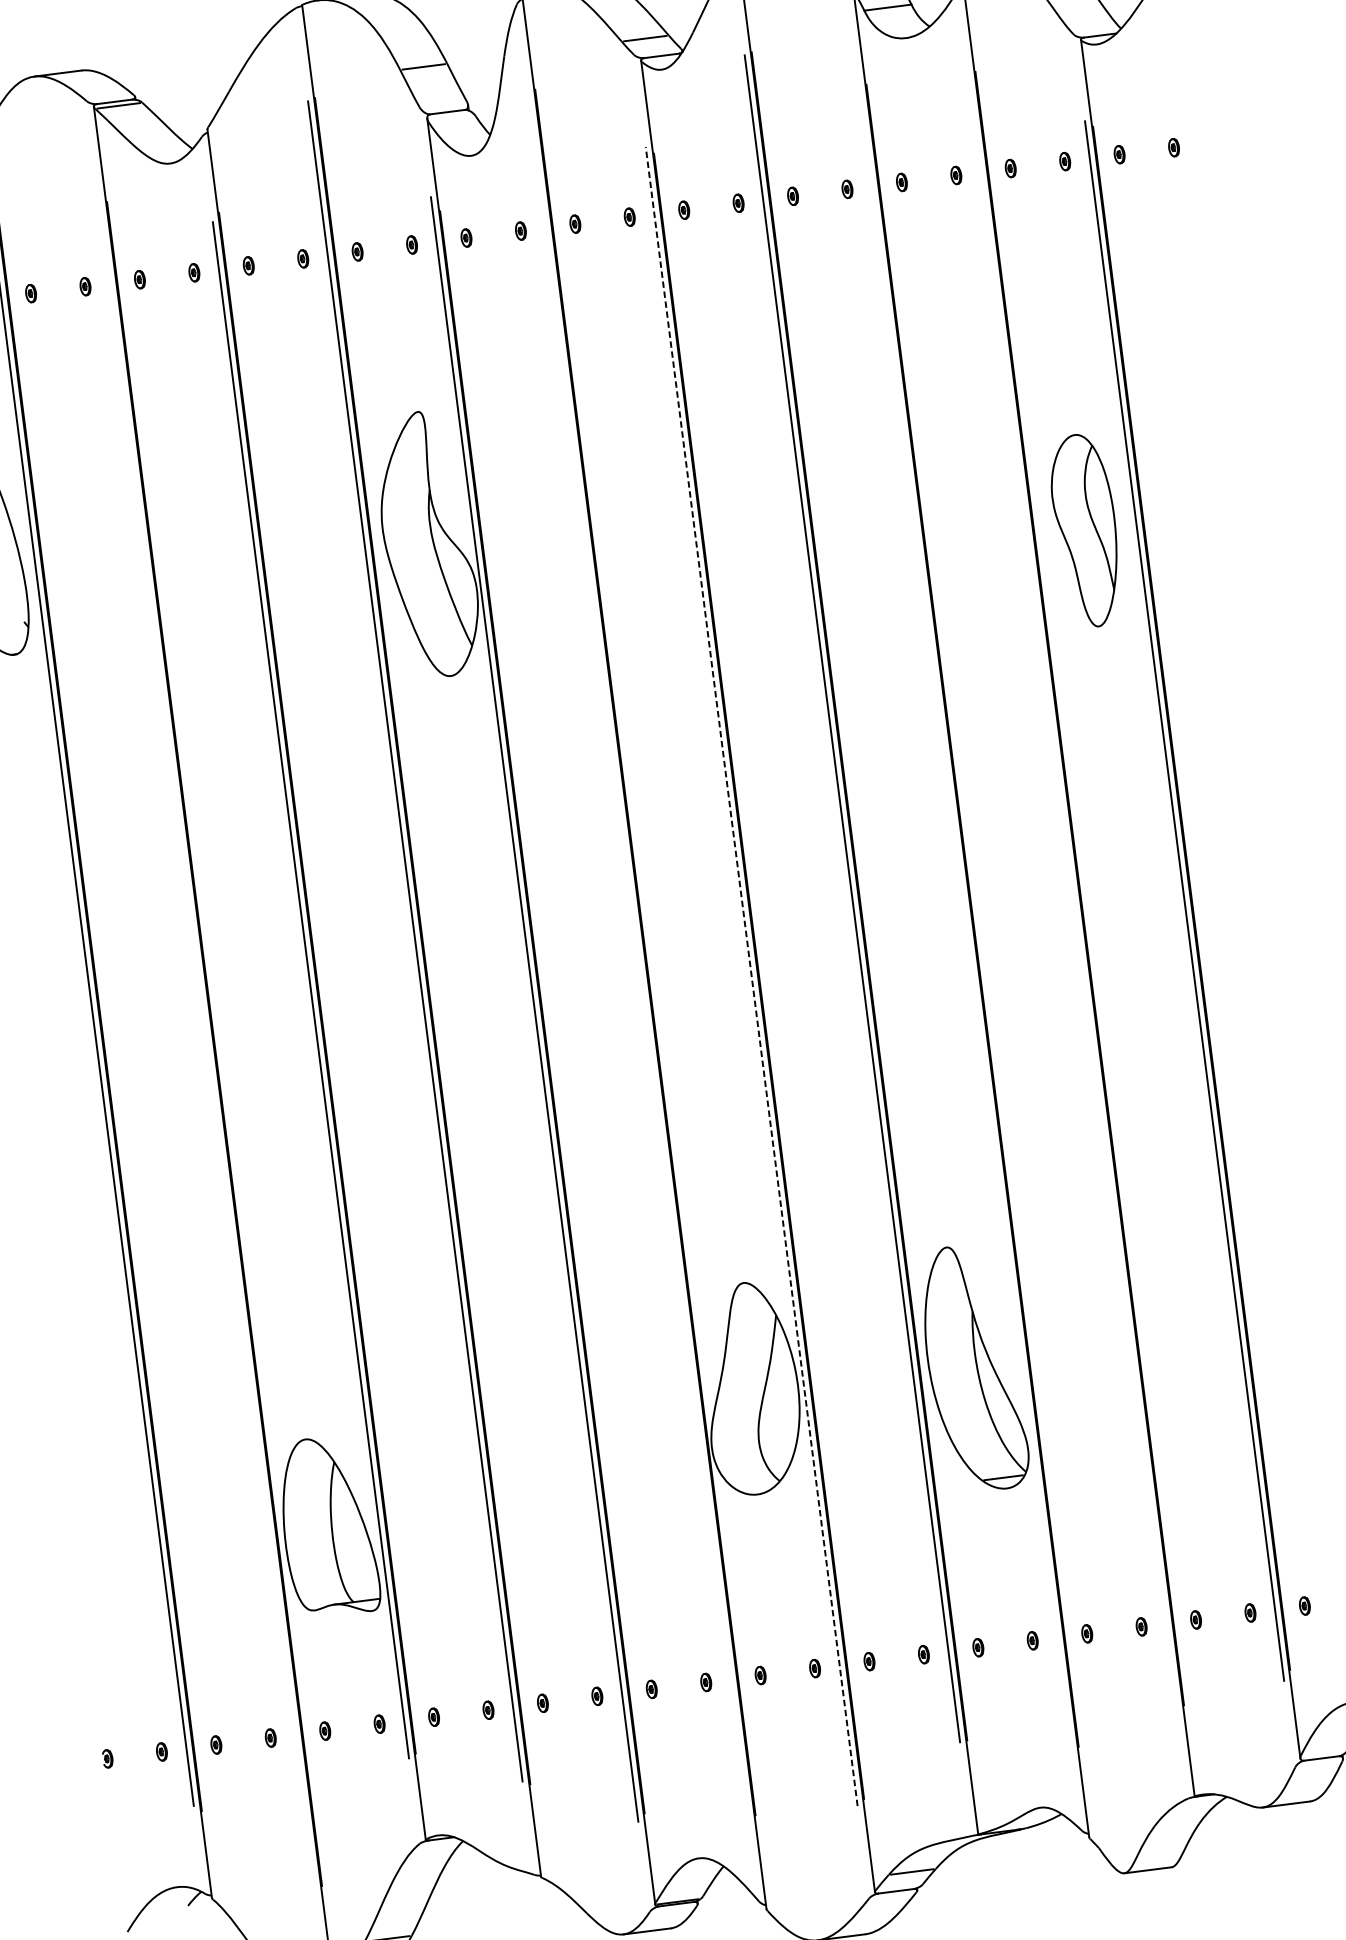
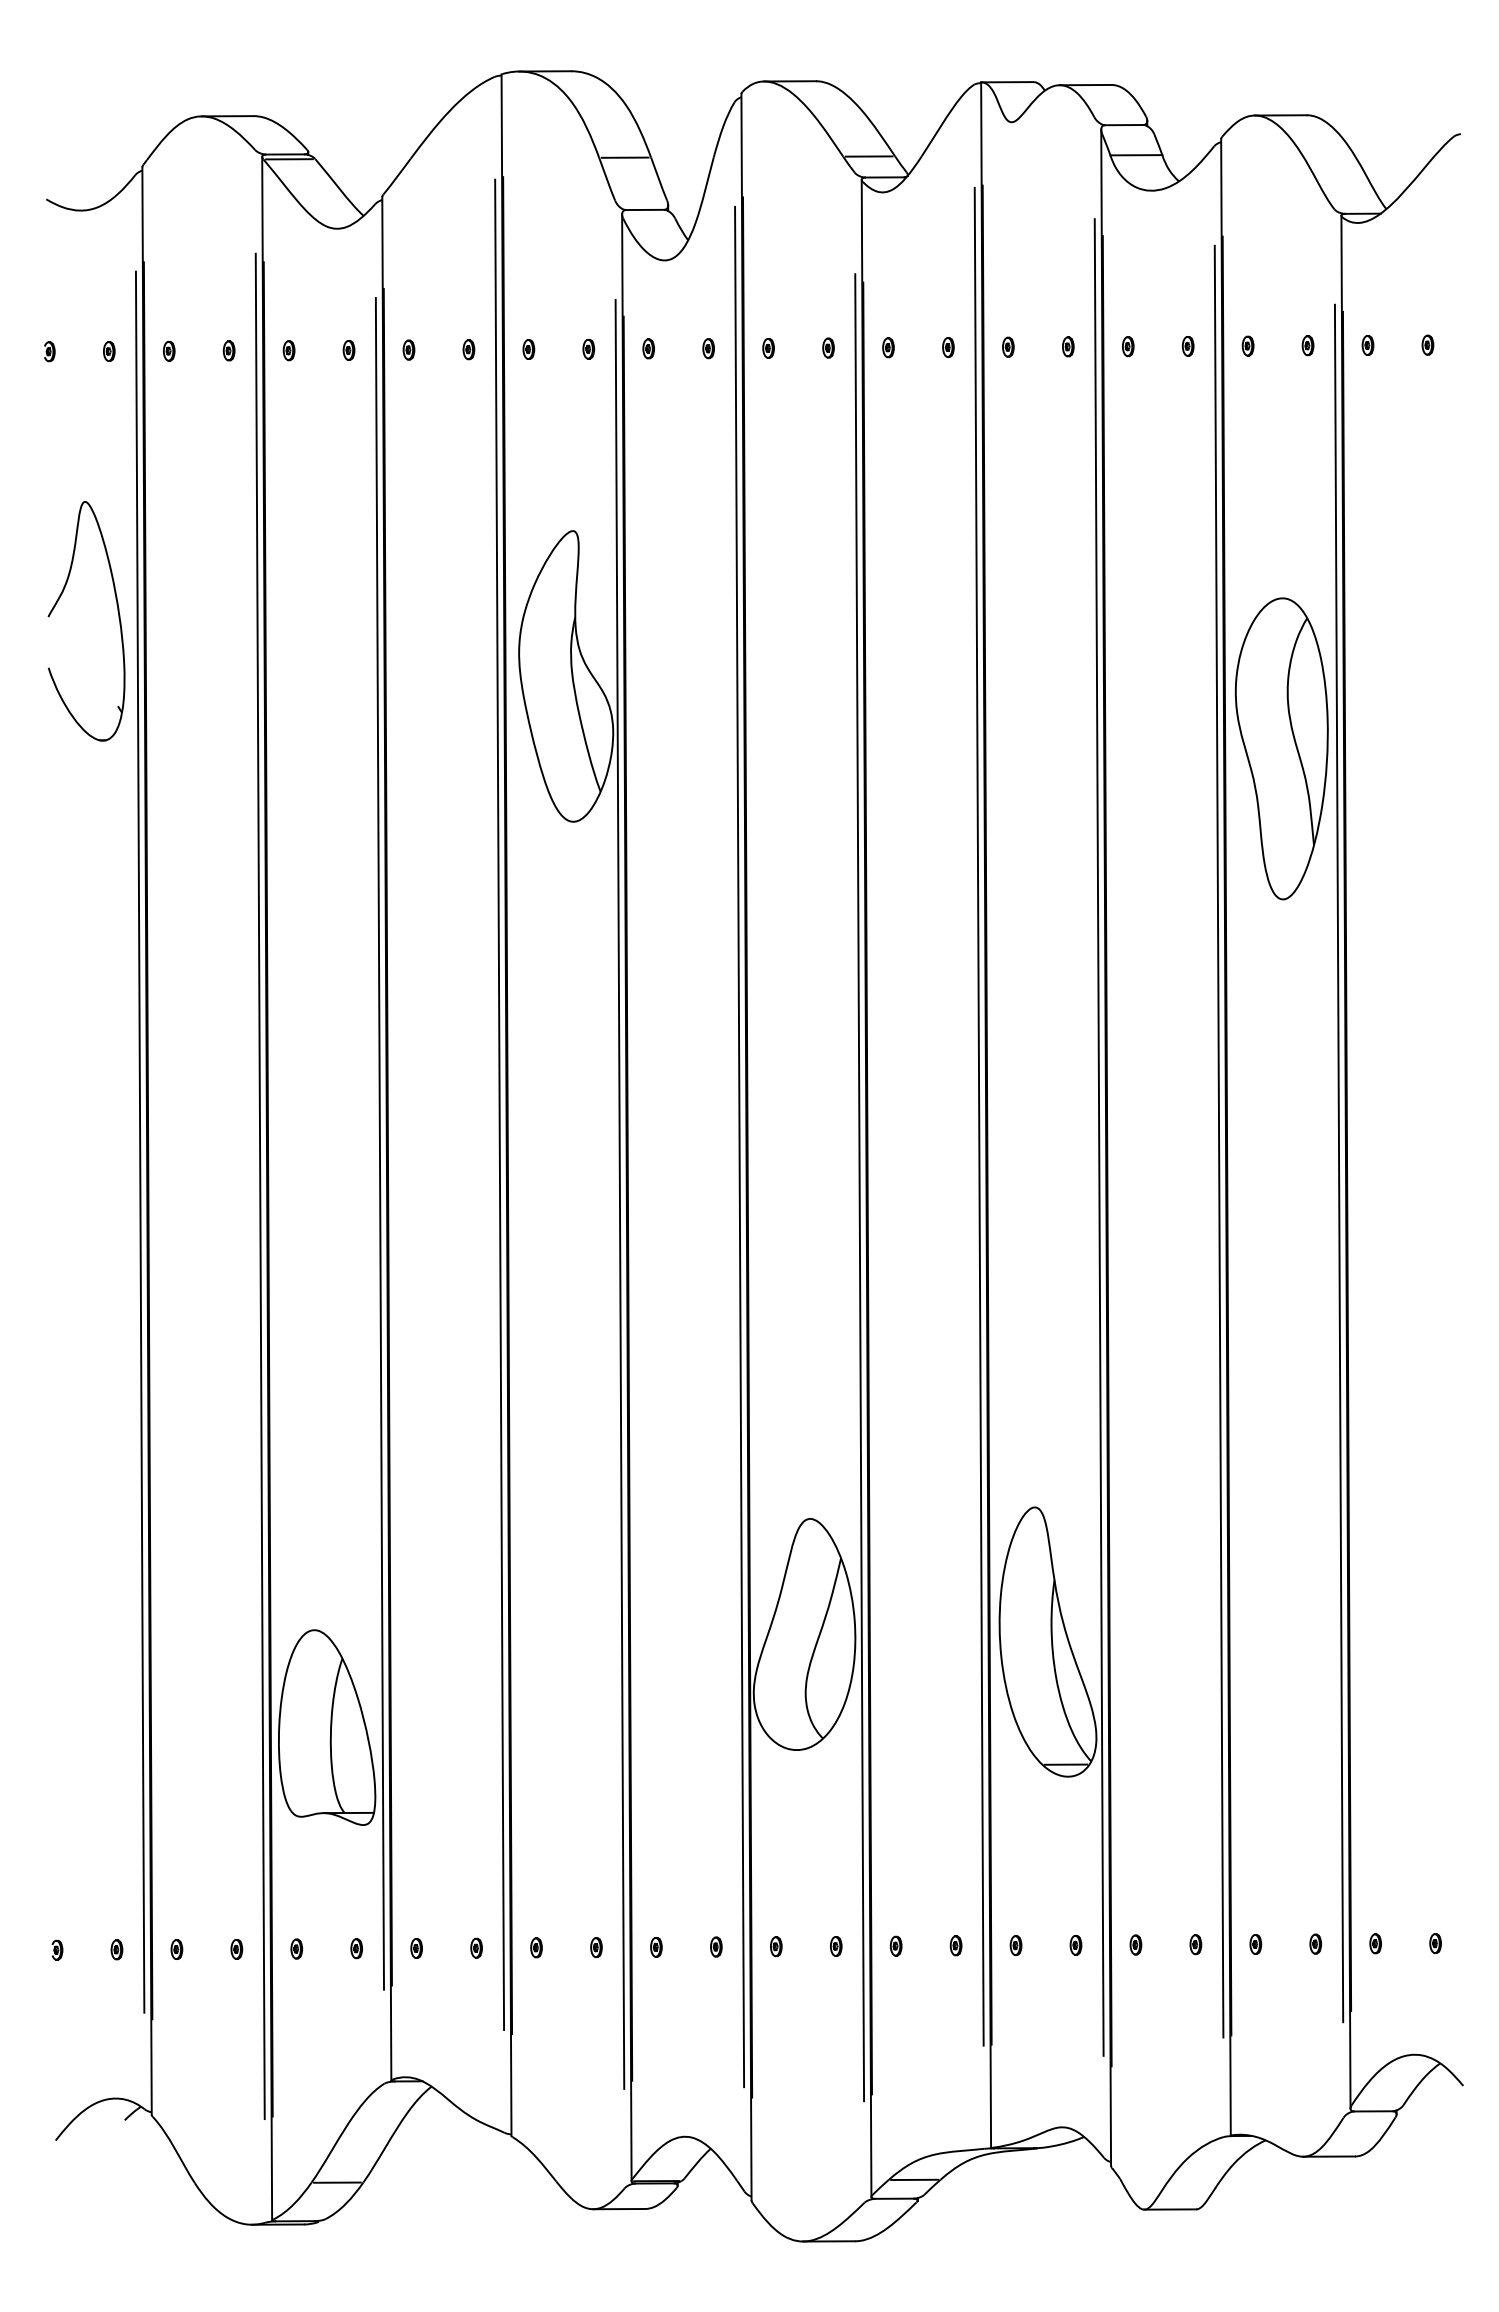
part: (1085, 530) -> (1281, 748), size x1.43
line: (1072, 894) -> (1218, 1141), added
line: (963, 904) -> (1098, 1137), added
line: (637, 952) -> (739, 1146), added
line: (751, 976) -> (859, 1187), dashed -> solid
line: (206, 1042) -> (259, 1186), added

